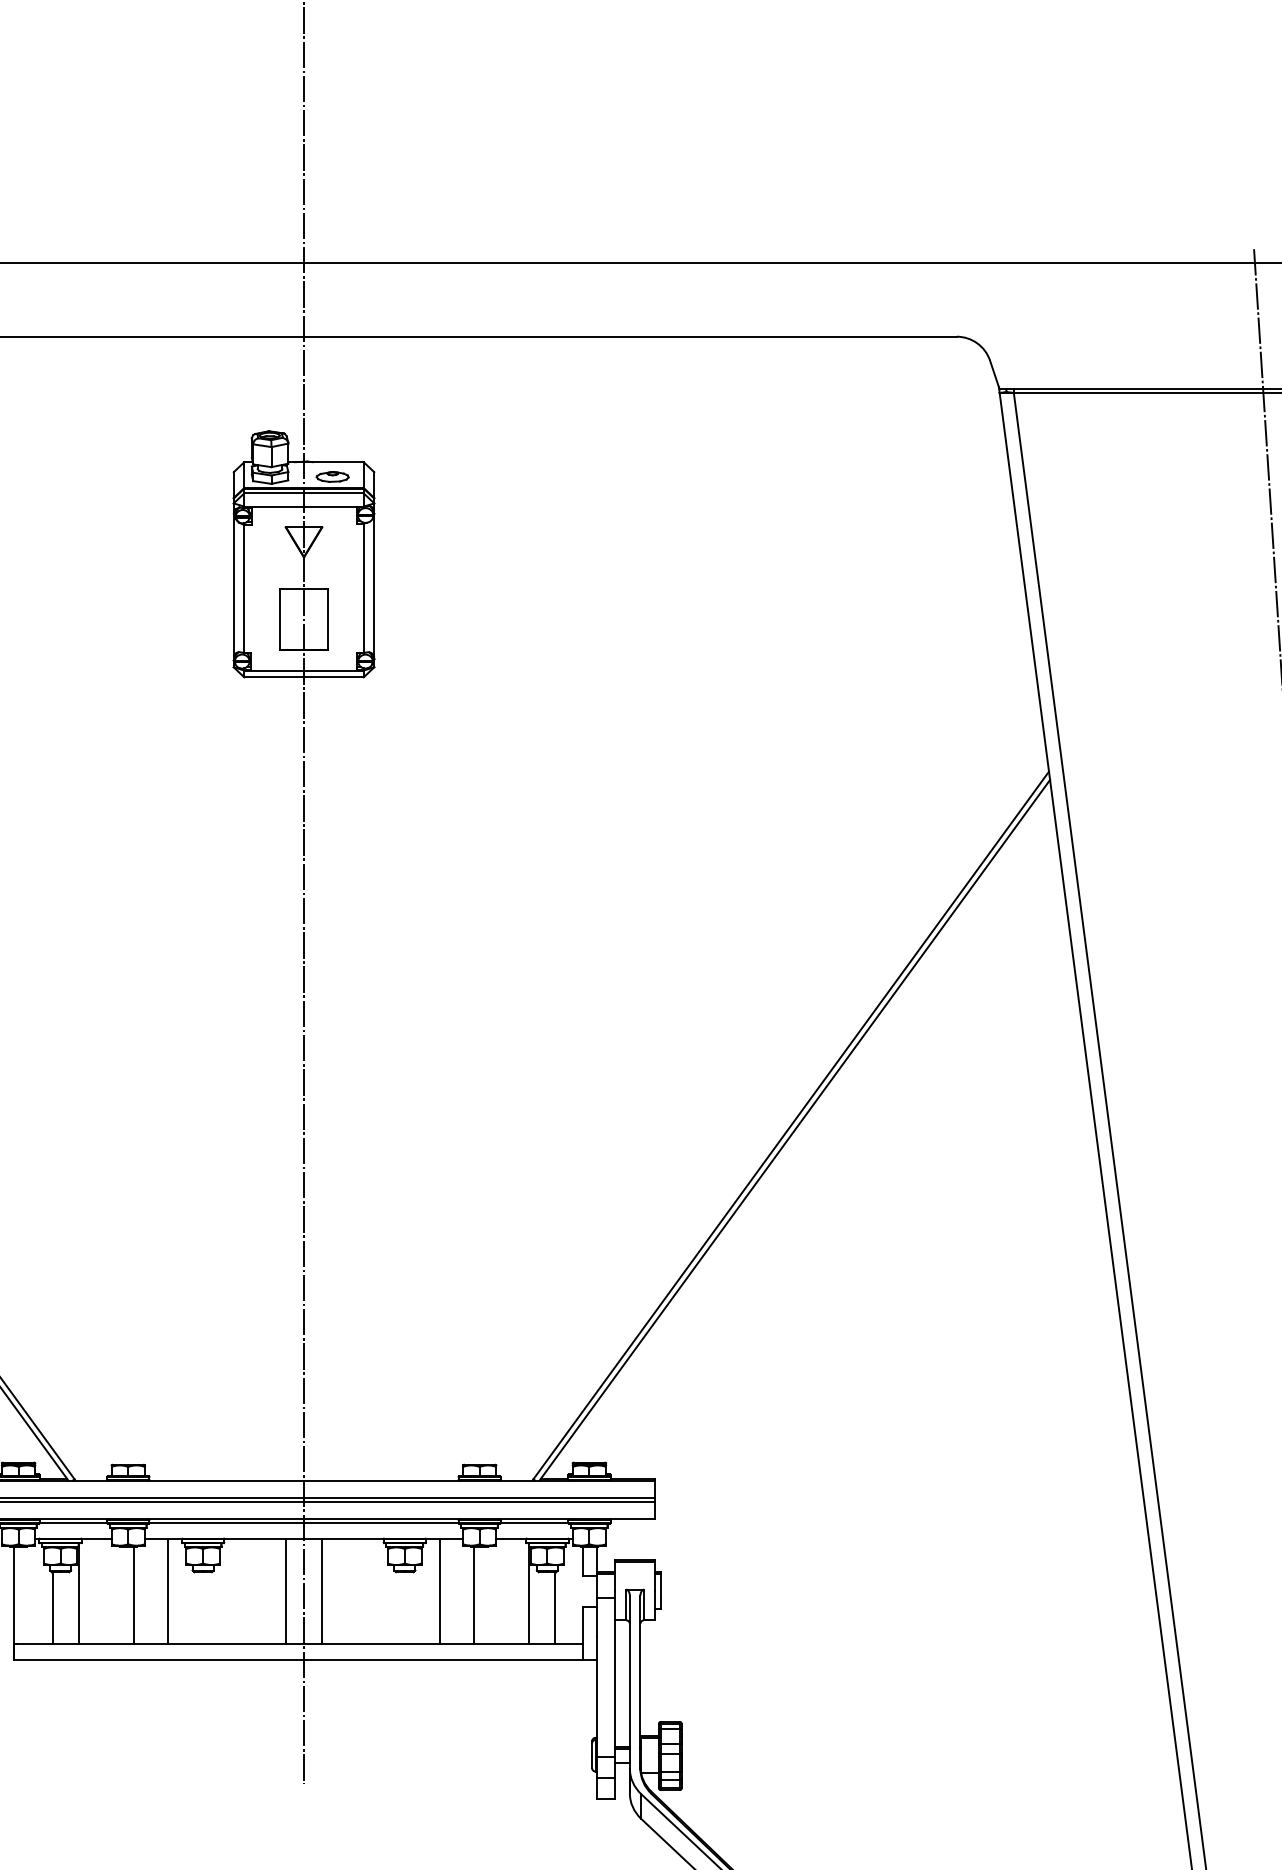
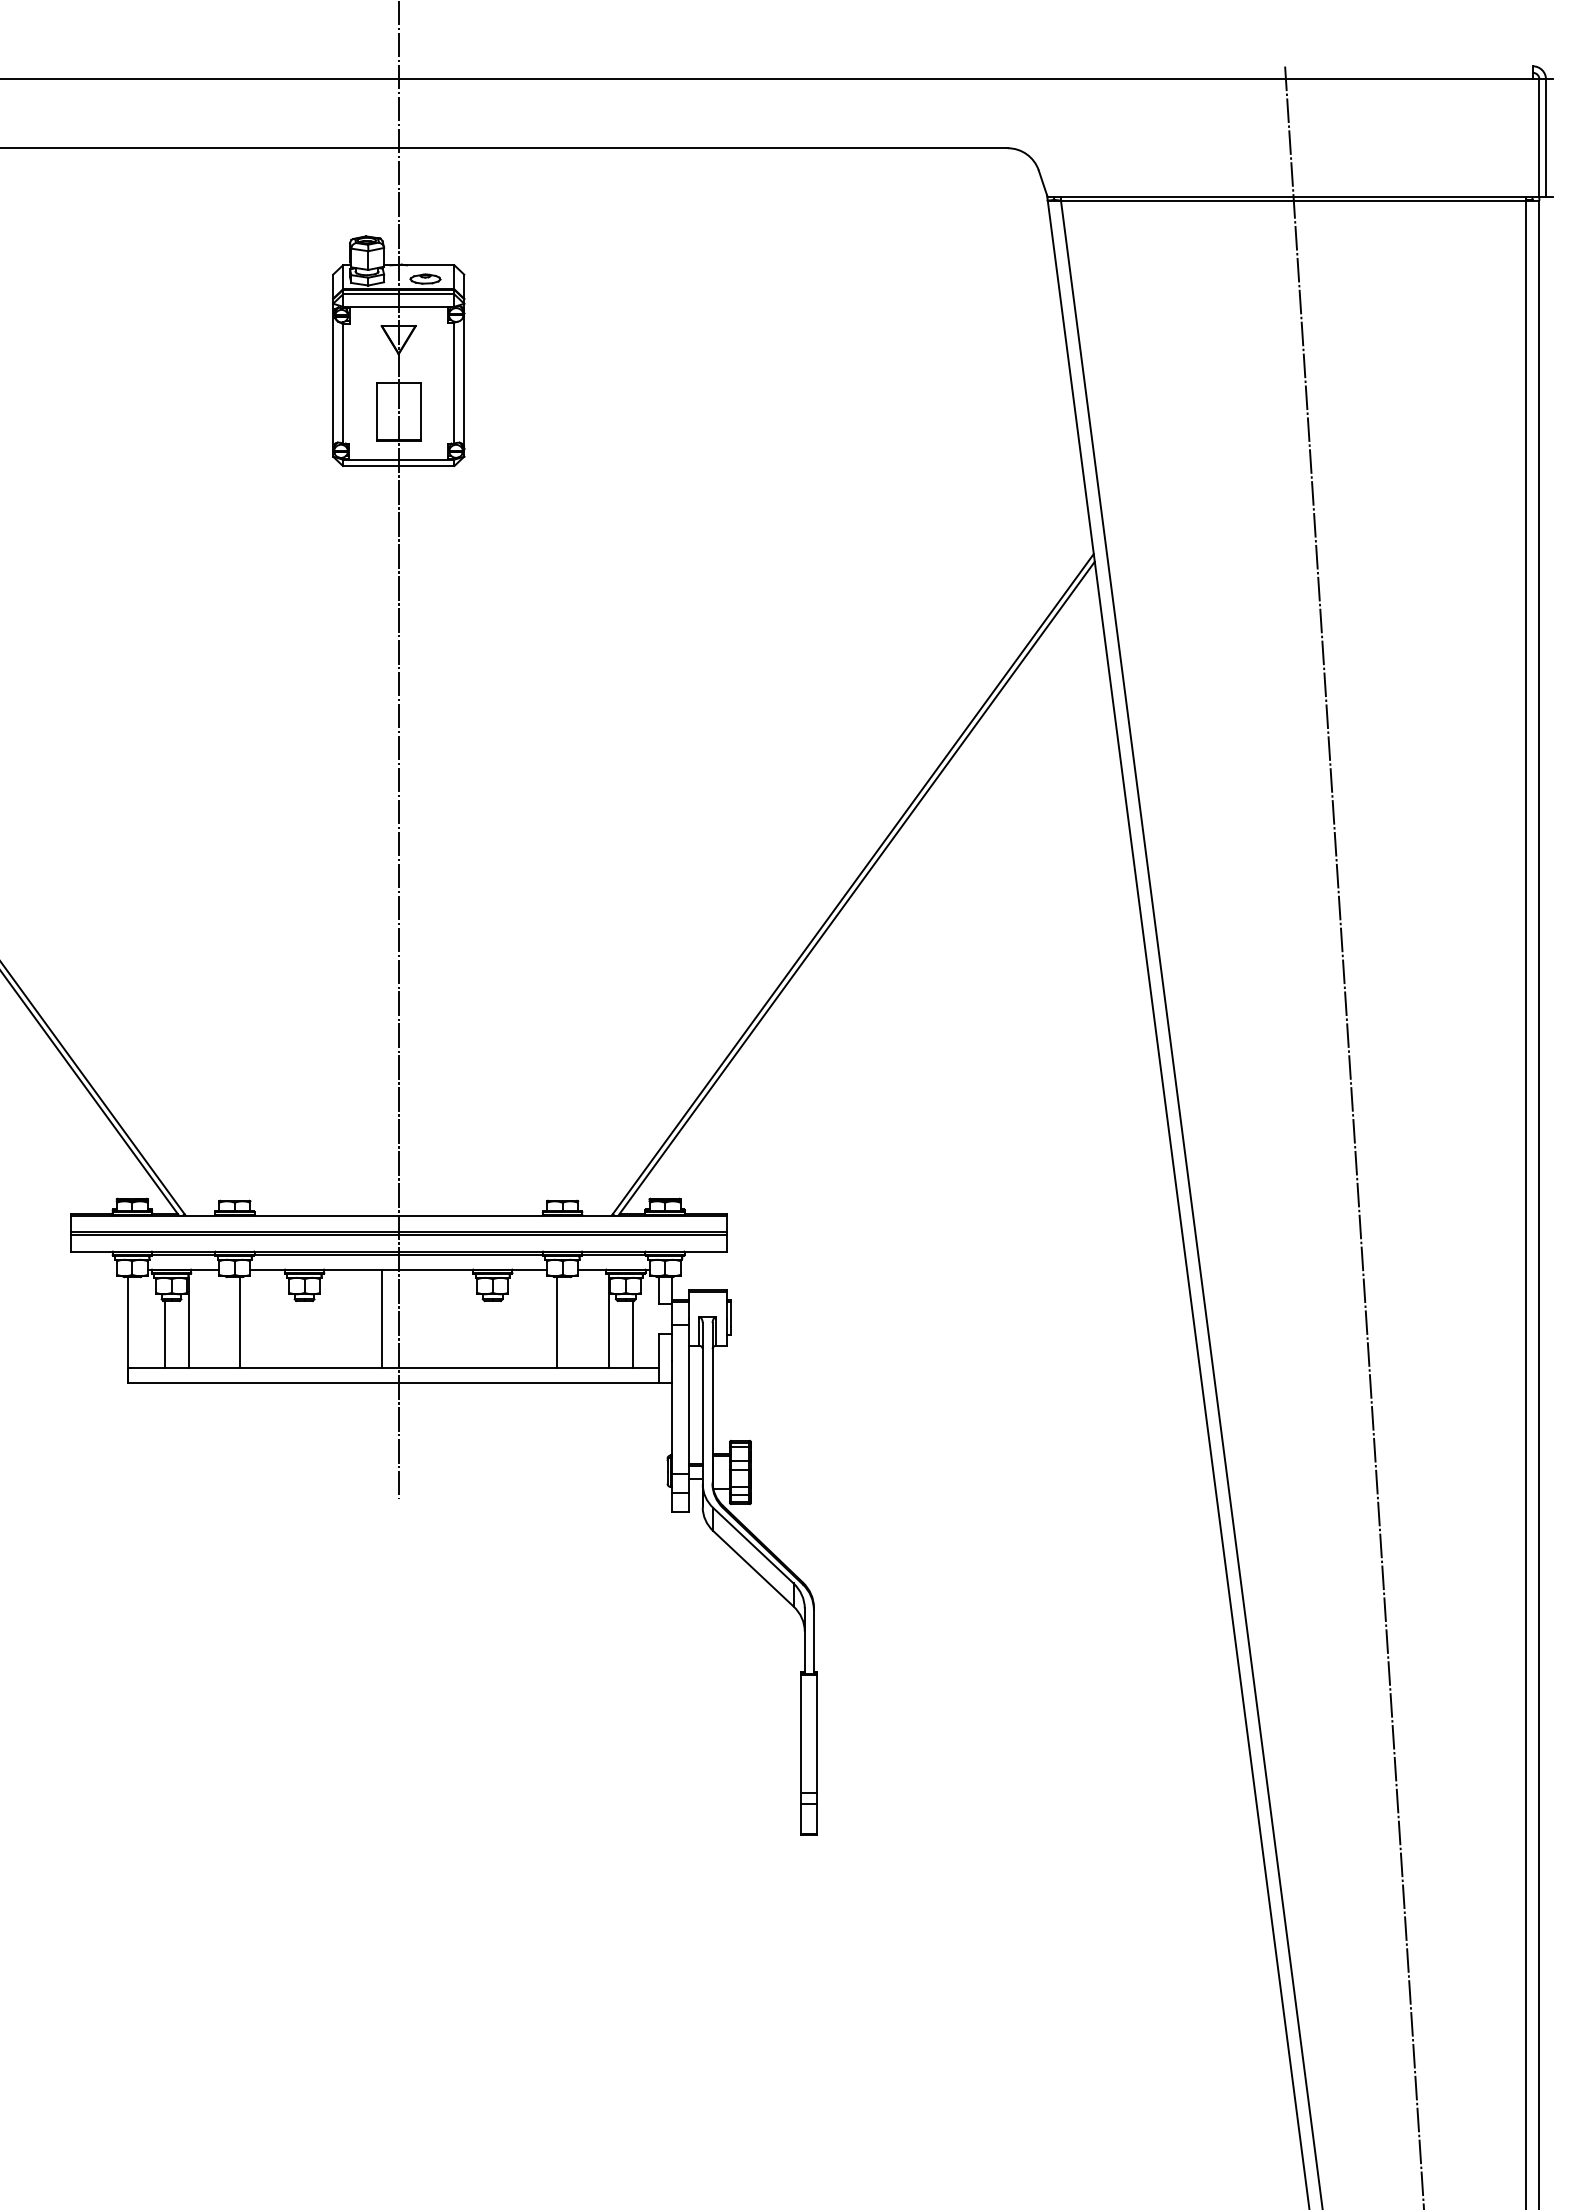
line: (167, 1591) -> (271, 1318), removed
line: (322, 1591) -> (415, 1318), removed
line: (439, 1591) -> (525, 1318), removed

